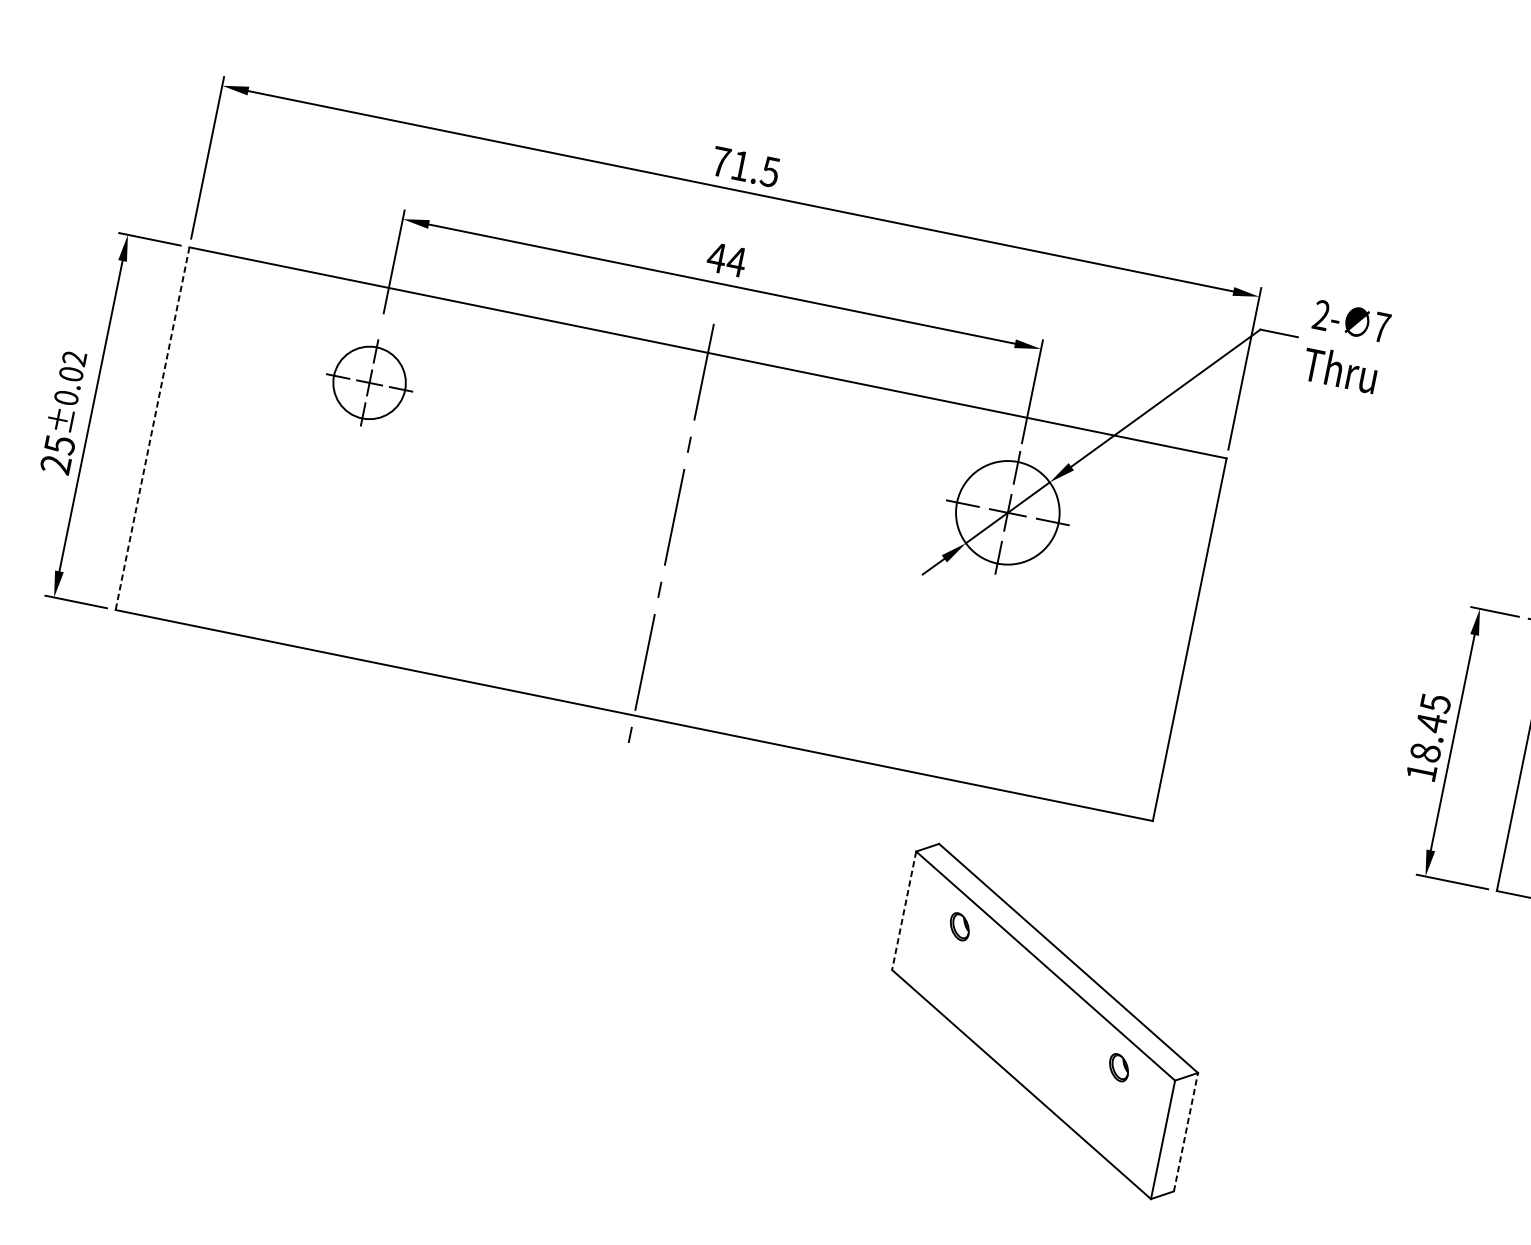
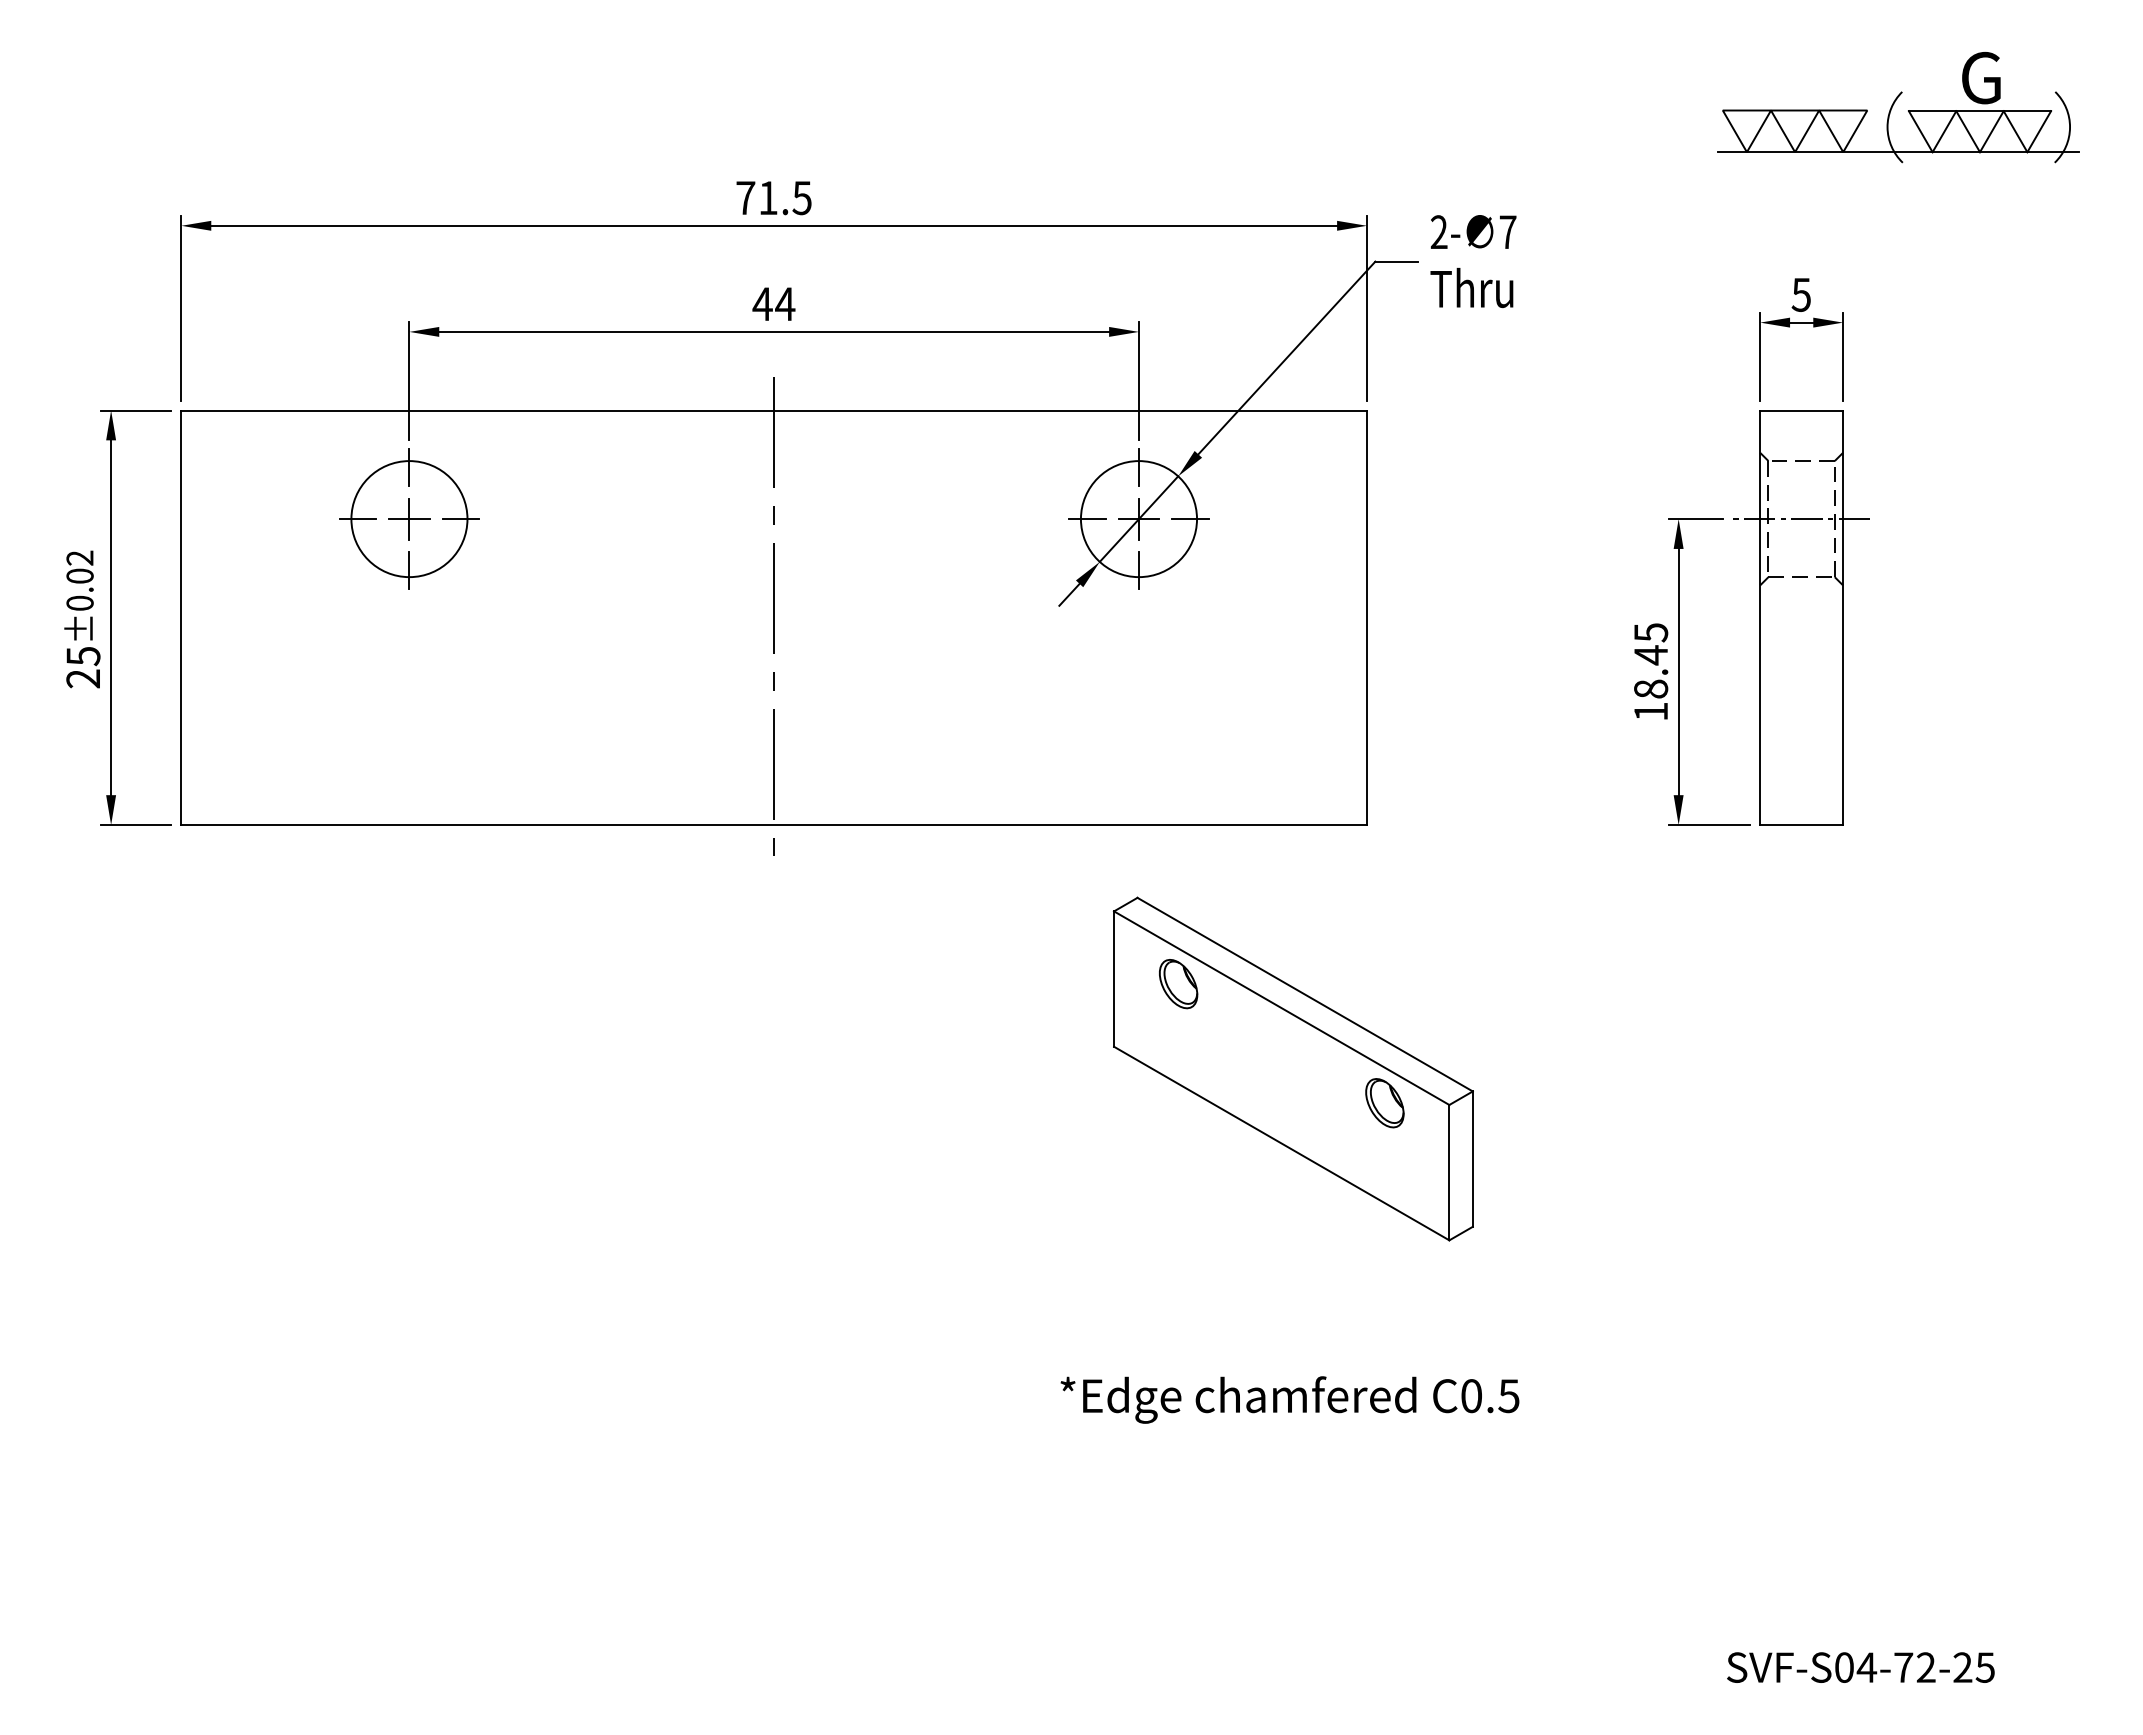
part: (369, 382) -> (409, 518), size x1.43
line: (152, 429) -> (181, 618), dashed -> solid
line: (904, 911) -> (1114, 979), dashed -> solid
part: (959, 927) -> (1178, 984), size x1.67
part: (1118, 1067) -> (1384, 1103), size x1.67
line: (1185, 1132) -> (1472, 1159), dashed -> solid

